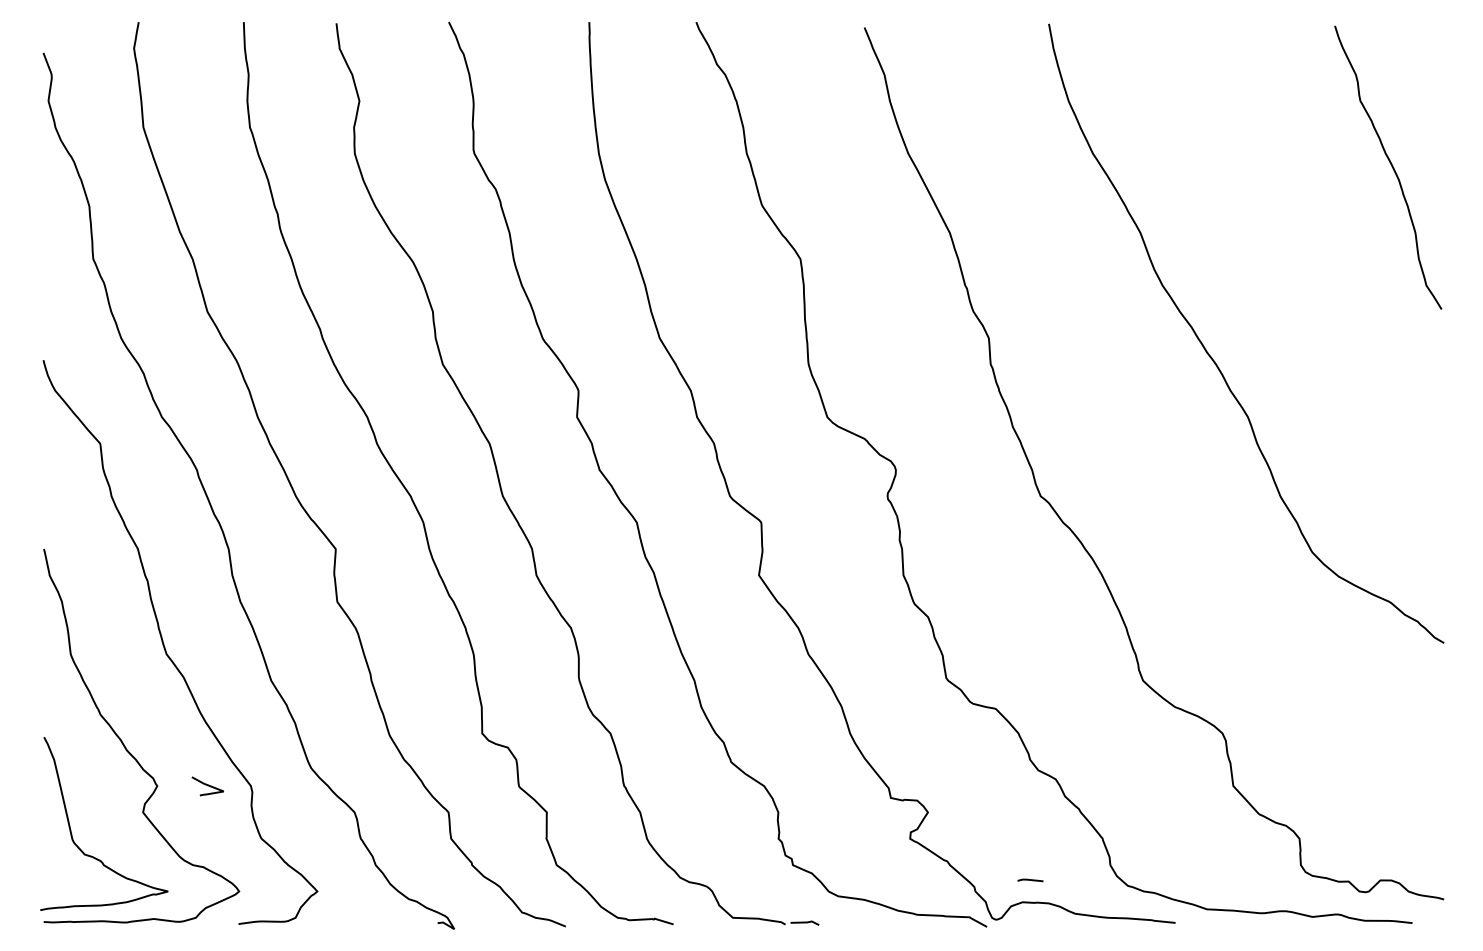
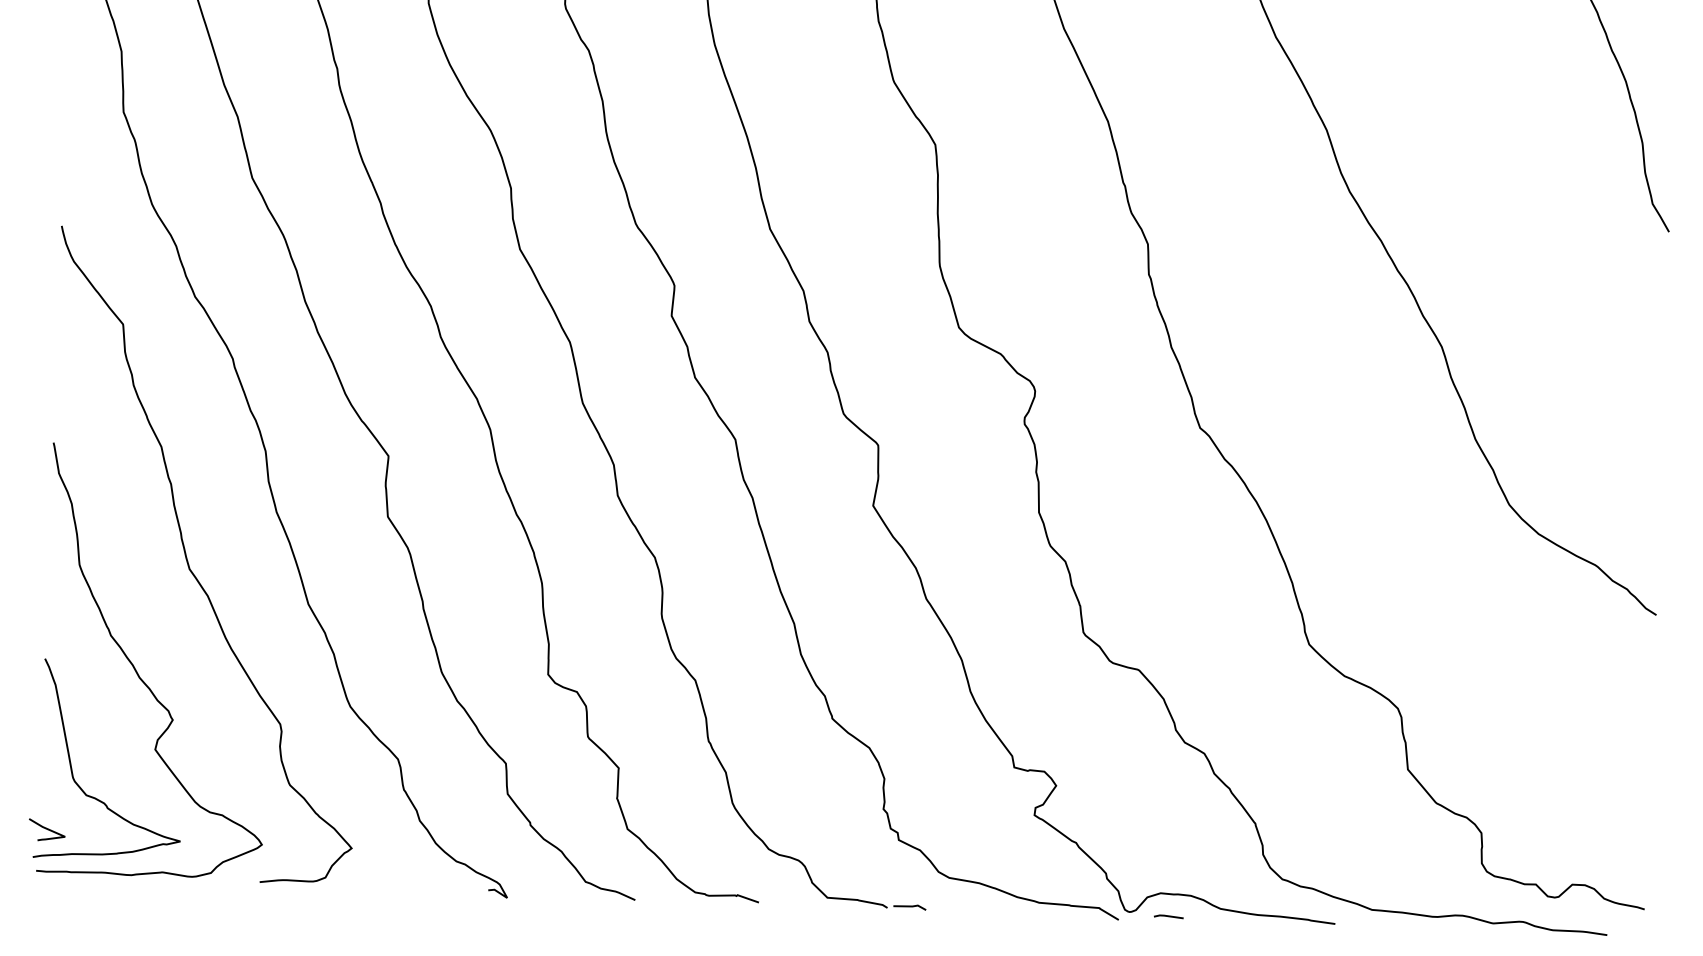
curve: (207, 786) -> (46, 830), moved
line: (1030, 880) -> (1168, 916), moved

